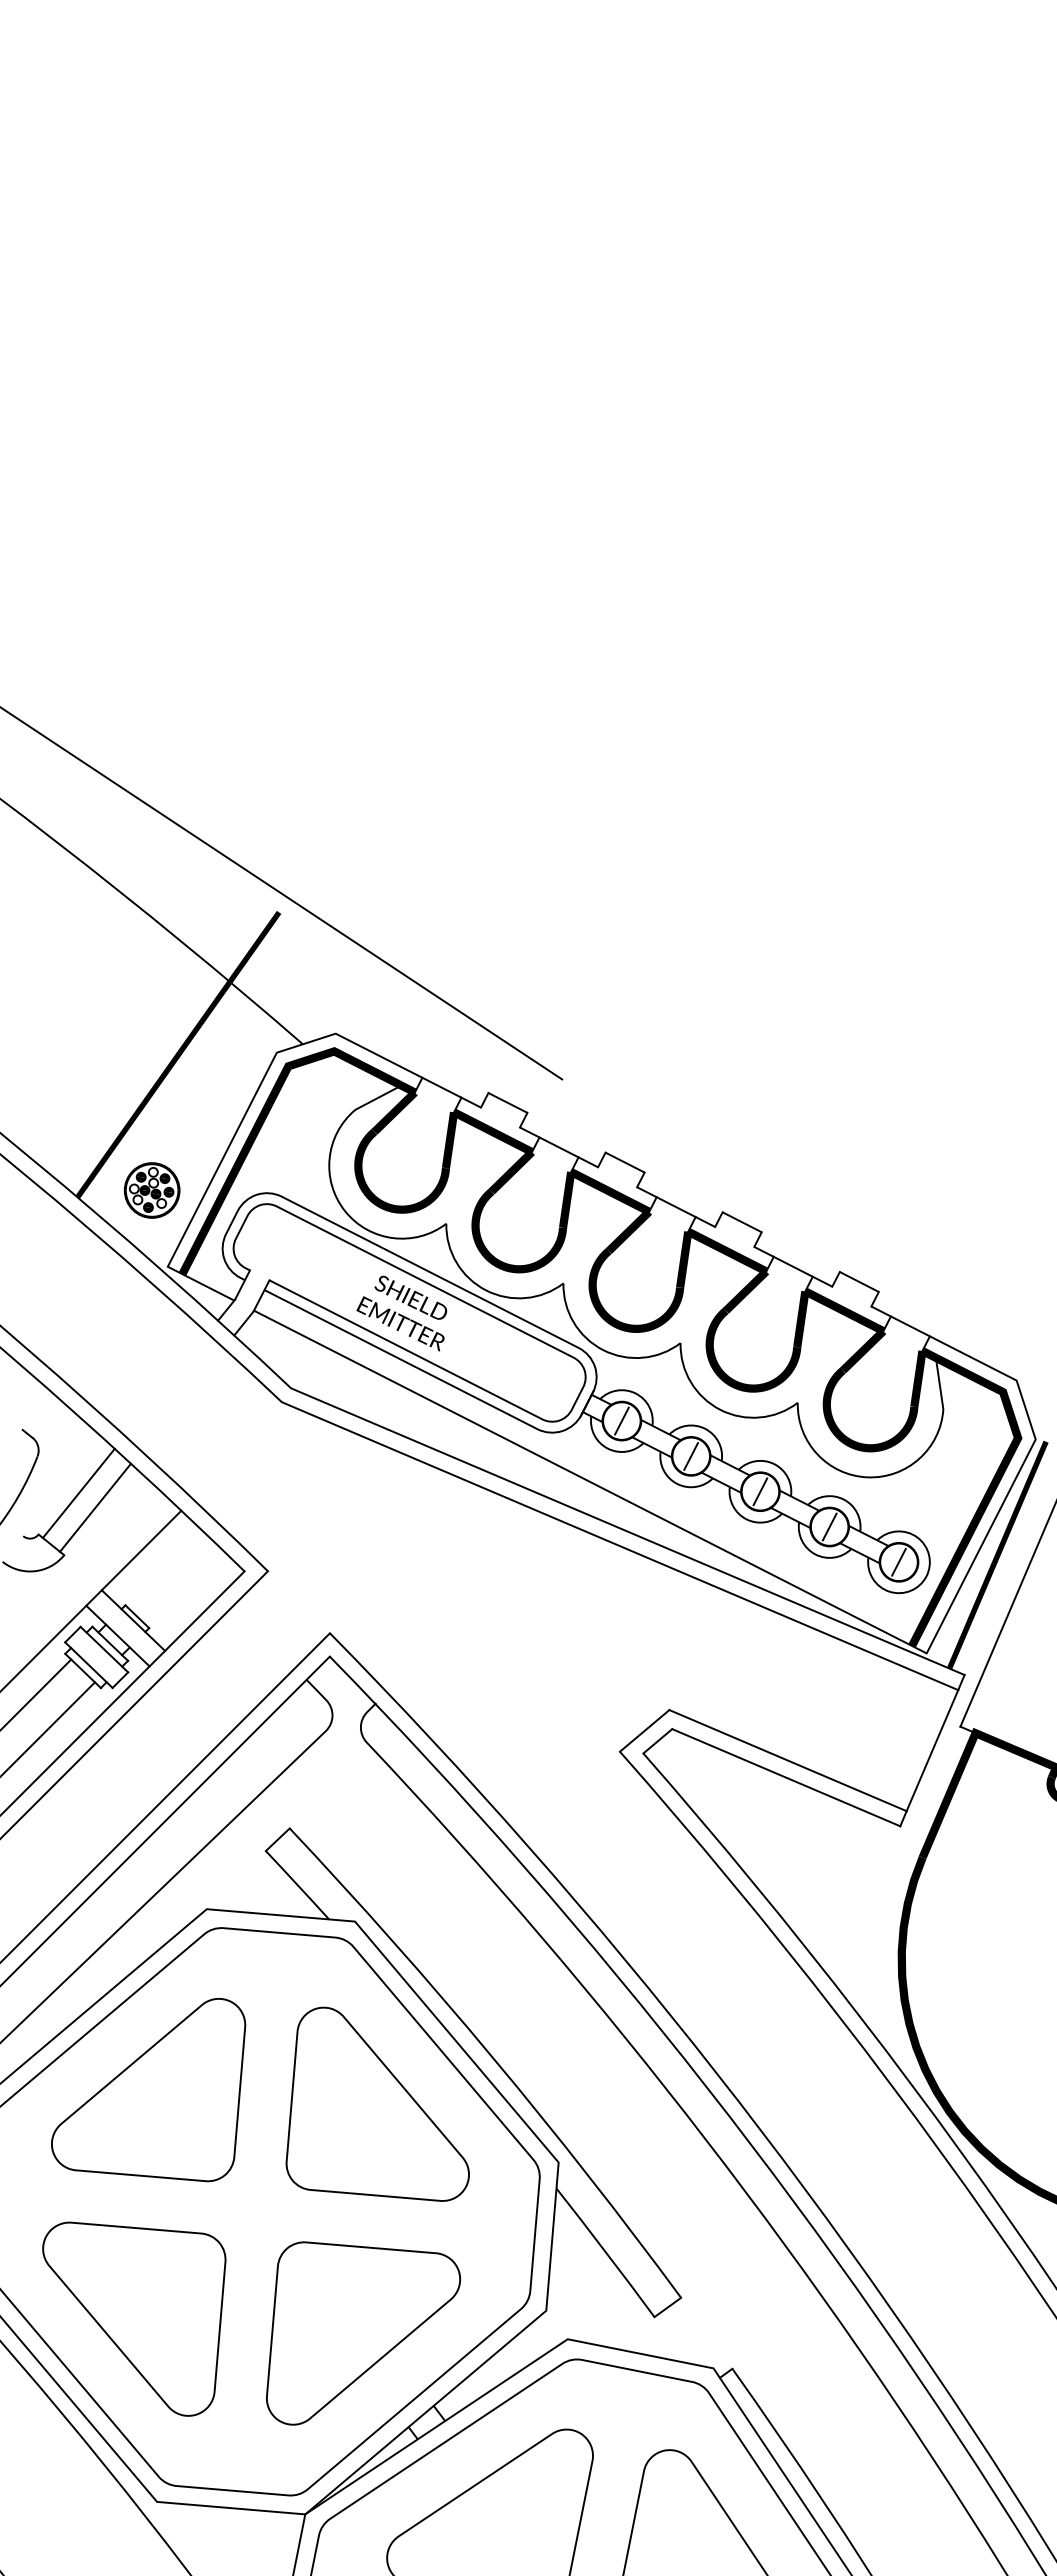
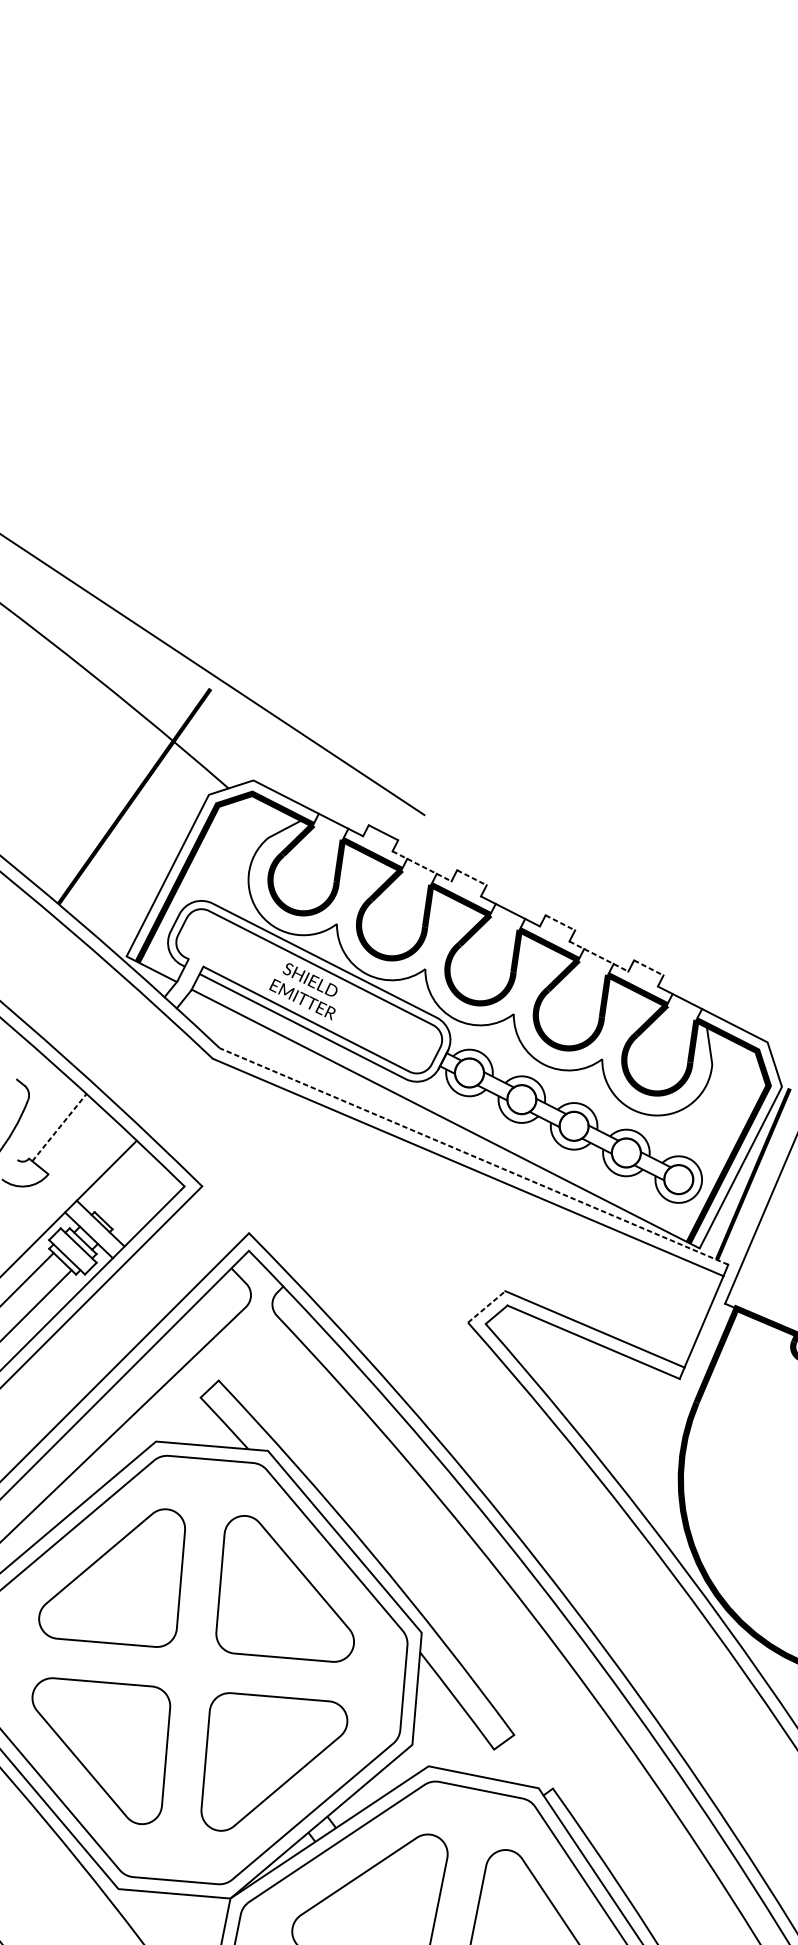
line: (559, 1147) -> (422, 866), solid -> dashed
line: (625, 1162) -> (472, 877), solid -> dashed
part: (151, 1190) -> (114, 898), removed
line: (742, 1222) -> (560, 923), solid -> dashed
line: (793, 1266) -> (599, 956), solid -> dashed
line: (859, 1281) -> (648, 967), solid -> dashed
line: (621, 1420) -> (469, 1072), removed
line: (691, 1456) -> (522, 1099), removed
line: (760, 1491) -> (574, 1126), removed
line: (79, 1493) -> (59, 1127), solid -> dashed
line: (95, 1507) -> (72, 1138), removed
line: (829, 1526) -> (626, 1152), removed
line: (627, 1531) -> (473, 1156), solid -> dashed
line: (898, 1561) -> (678, 1179), removed
line: (645, 1730) -> (487, 1306), solid -> dashed

